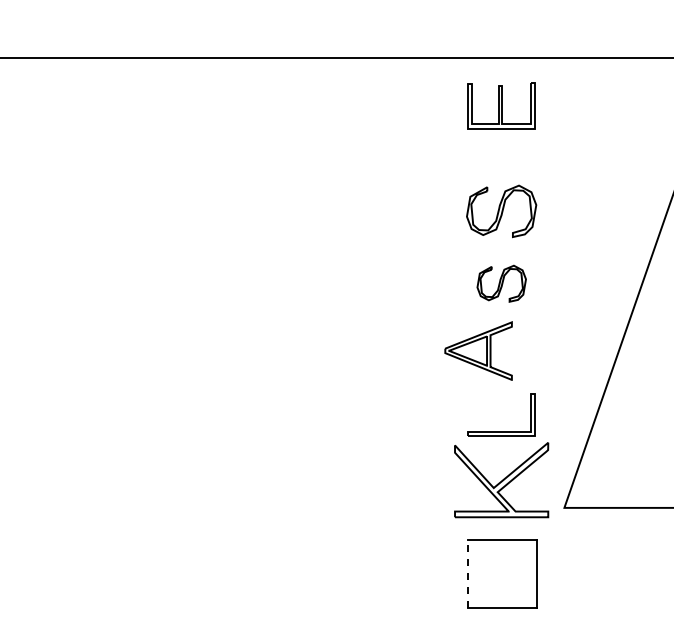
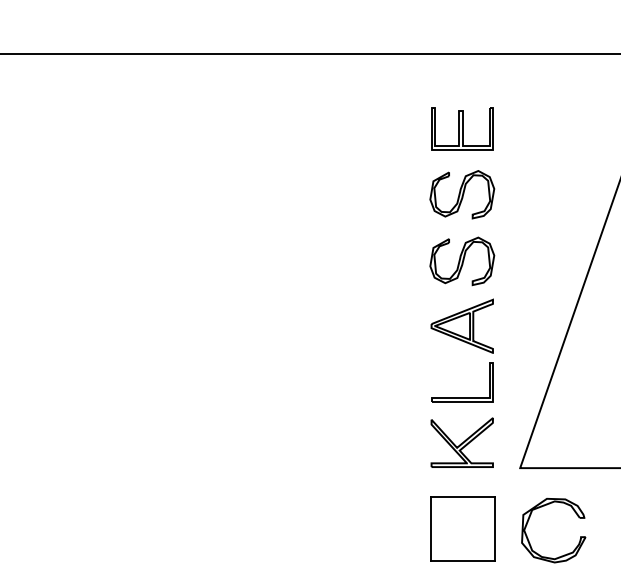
part: (501, 105) -> (462, 128), moved
part: (501, 283) -> (462, 261), size x1.43
part: (478, 350) -> (462, 325), moved
part: (501, 480) -> (462, 442), size x0.71
part: (588, 550) -> (542, 507), added
line: (468, 573) -> (431, 528), dashed -> solid

